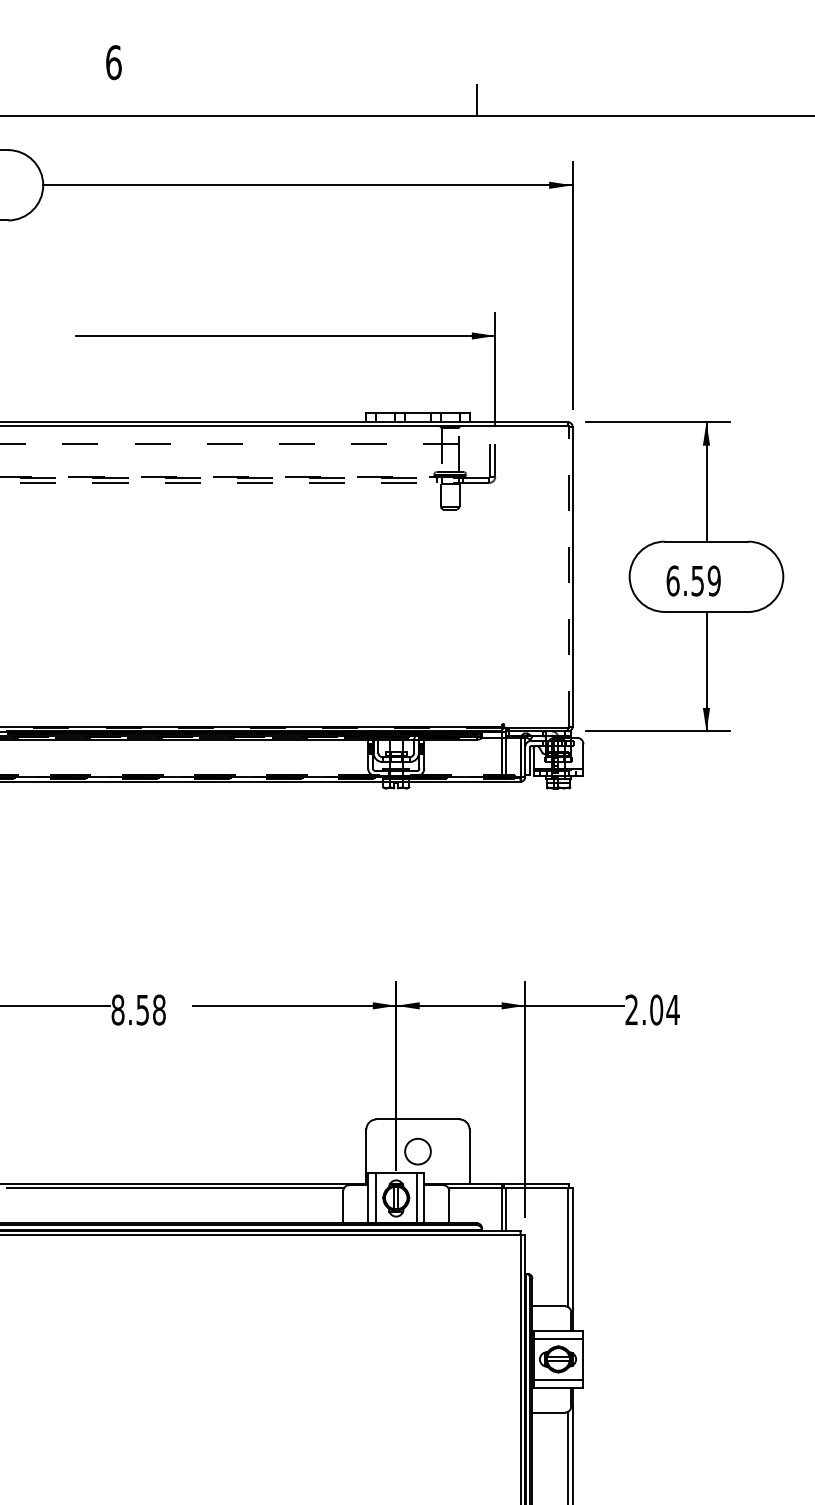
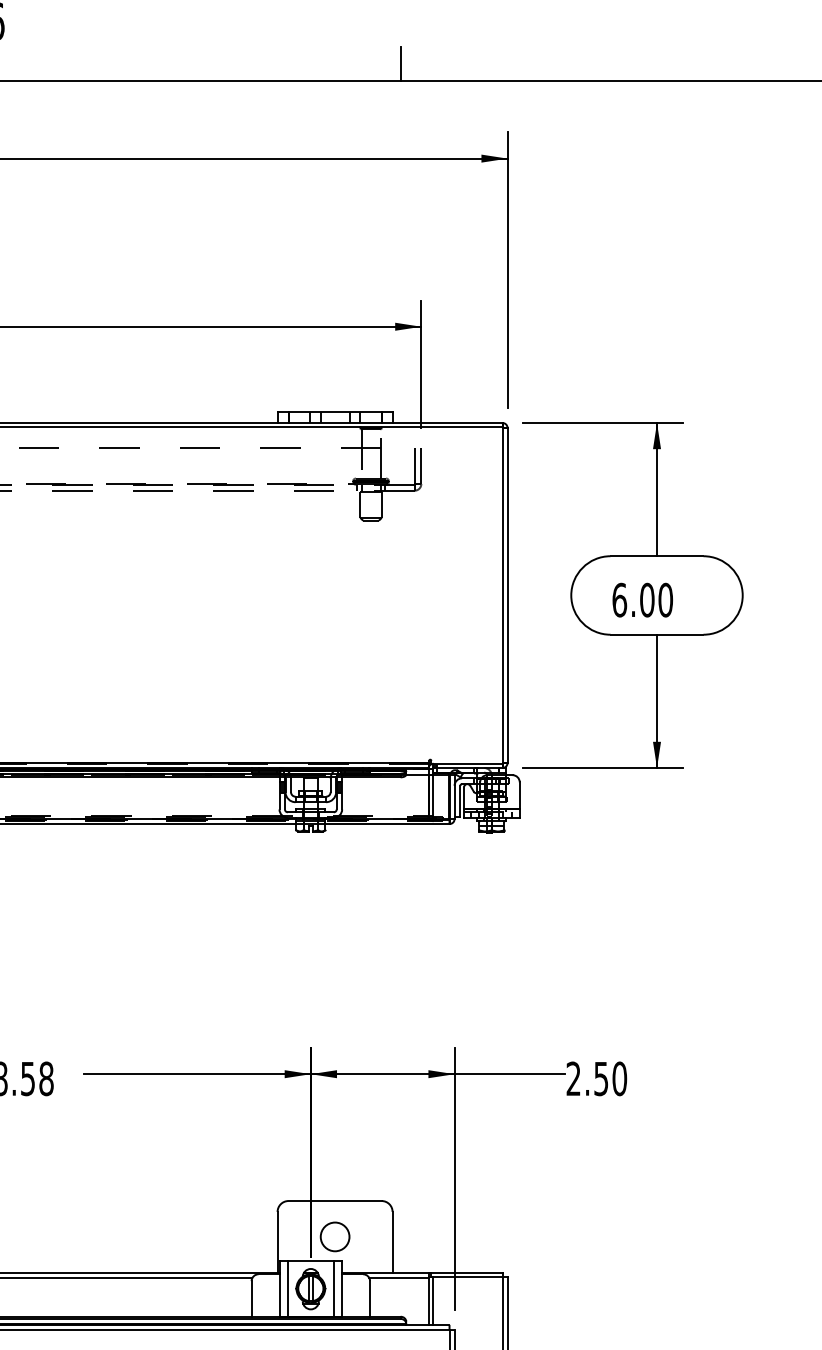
line: (568, 576) -> (503, 595), dashed -> solid
text: (705, 580) -> (655, 599), 6.59 -> 6.00
text: (664, 1009) -> (610, 1078), 2.04 -> 2.50

